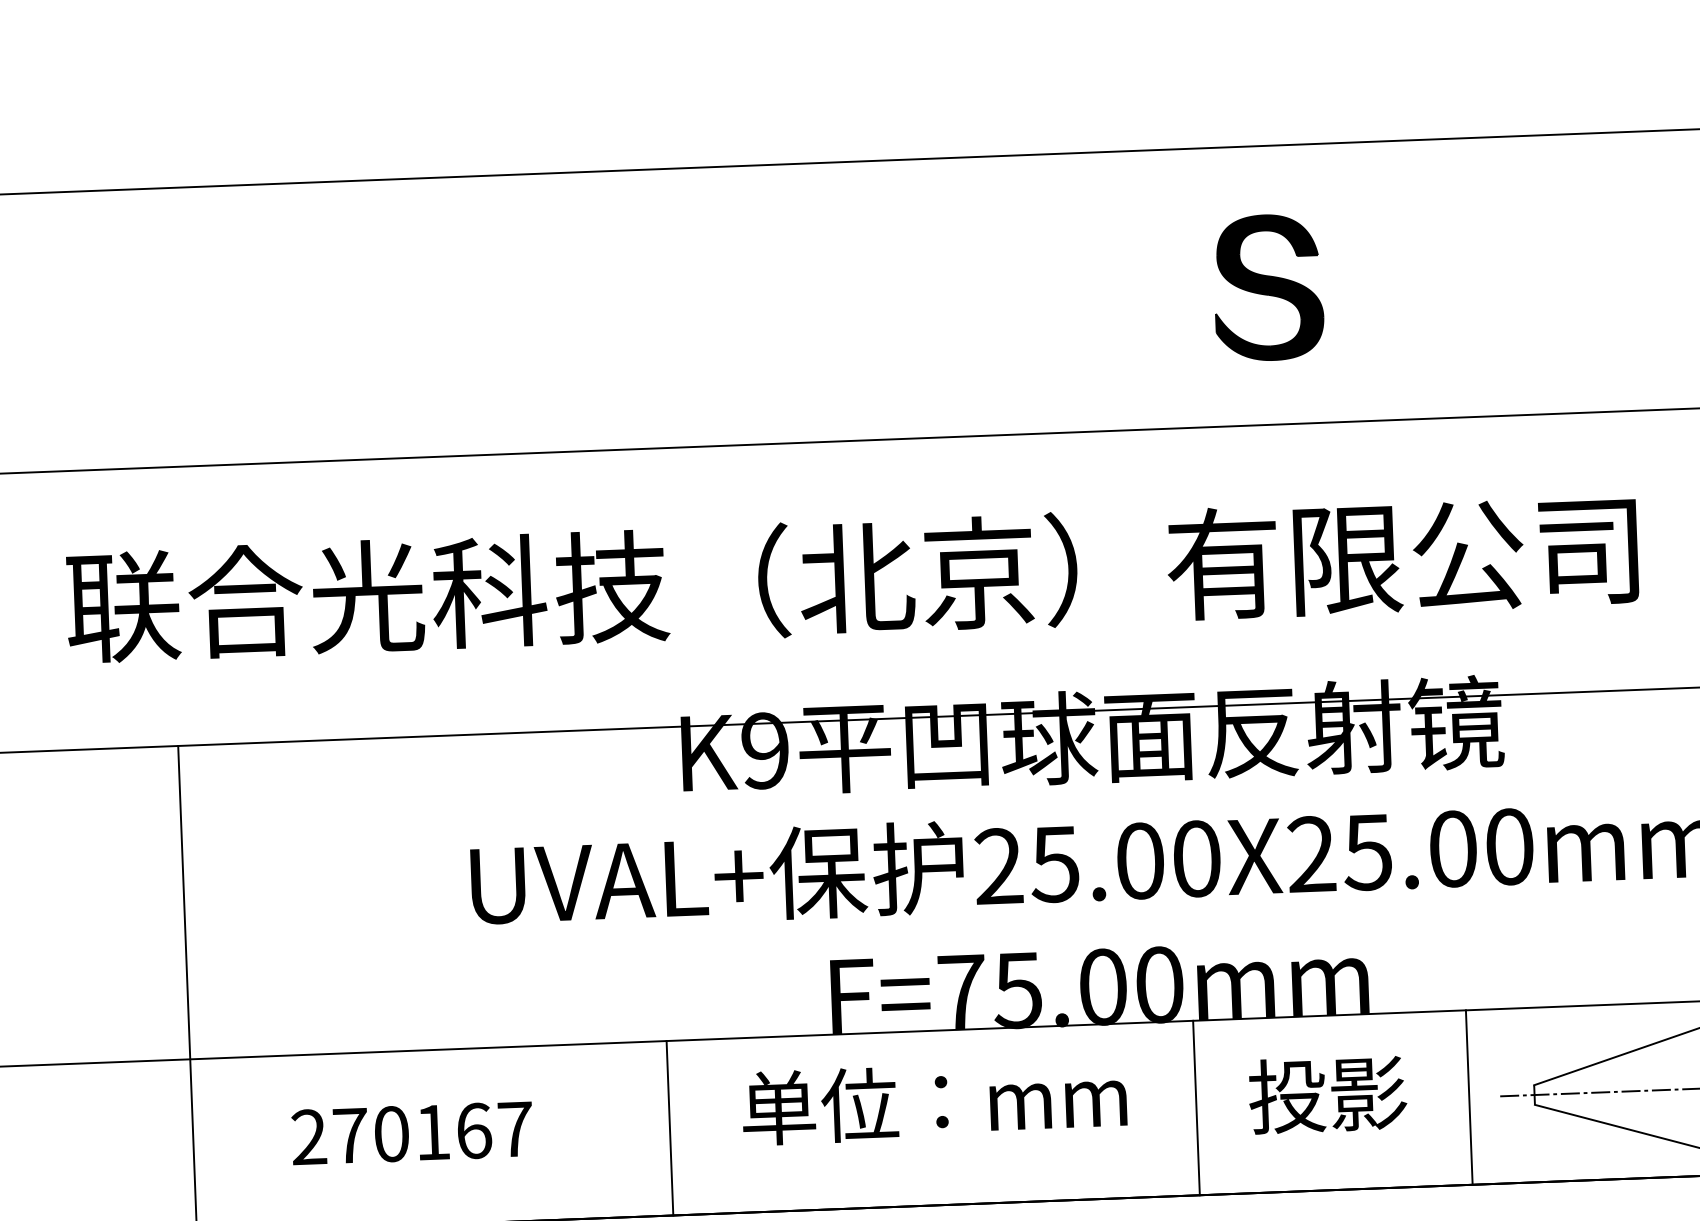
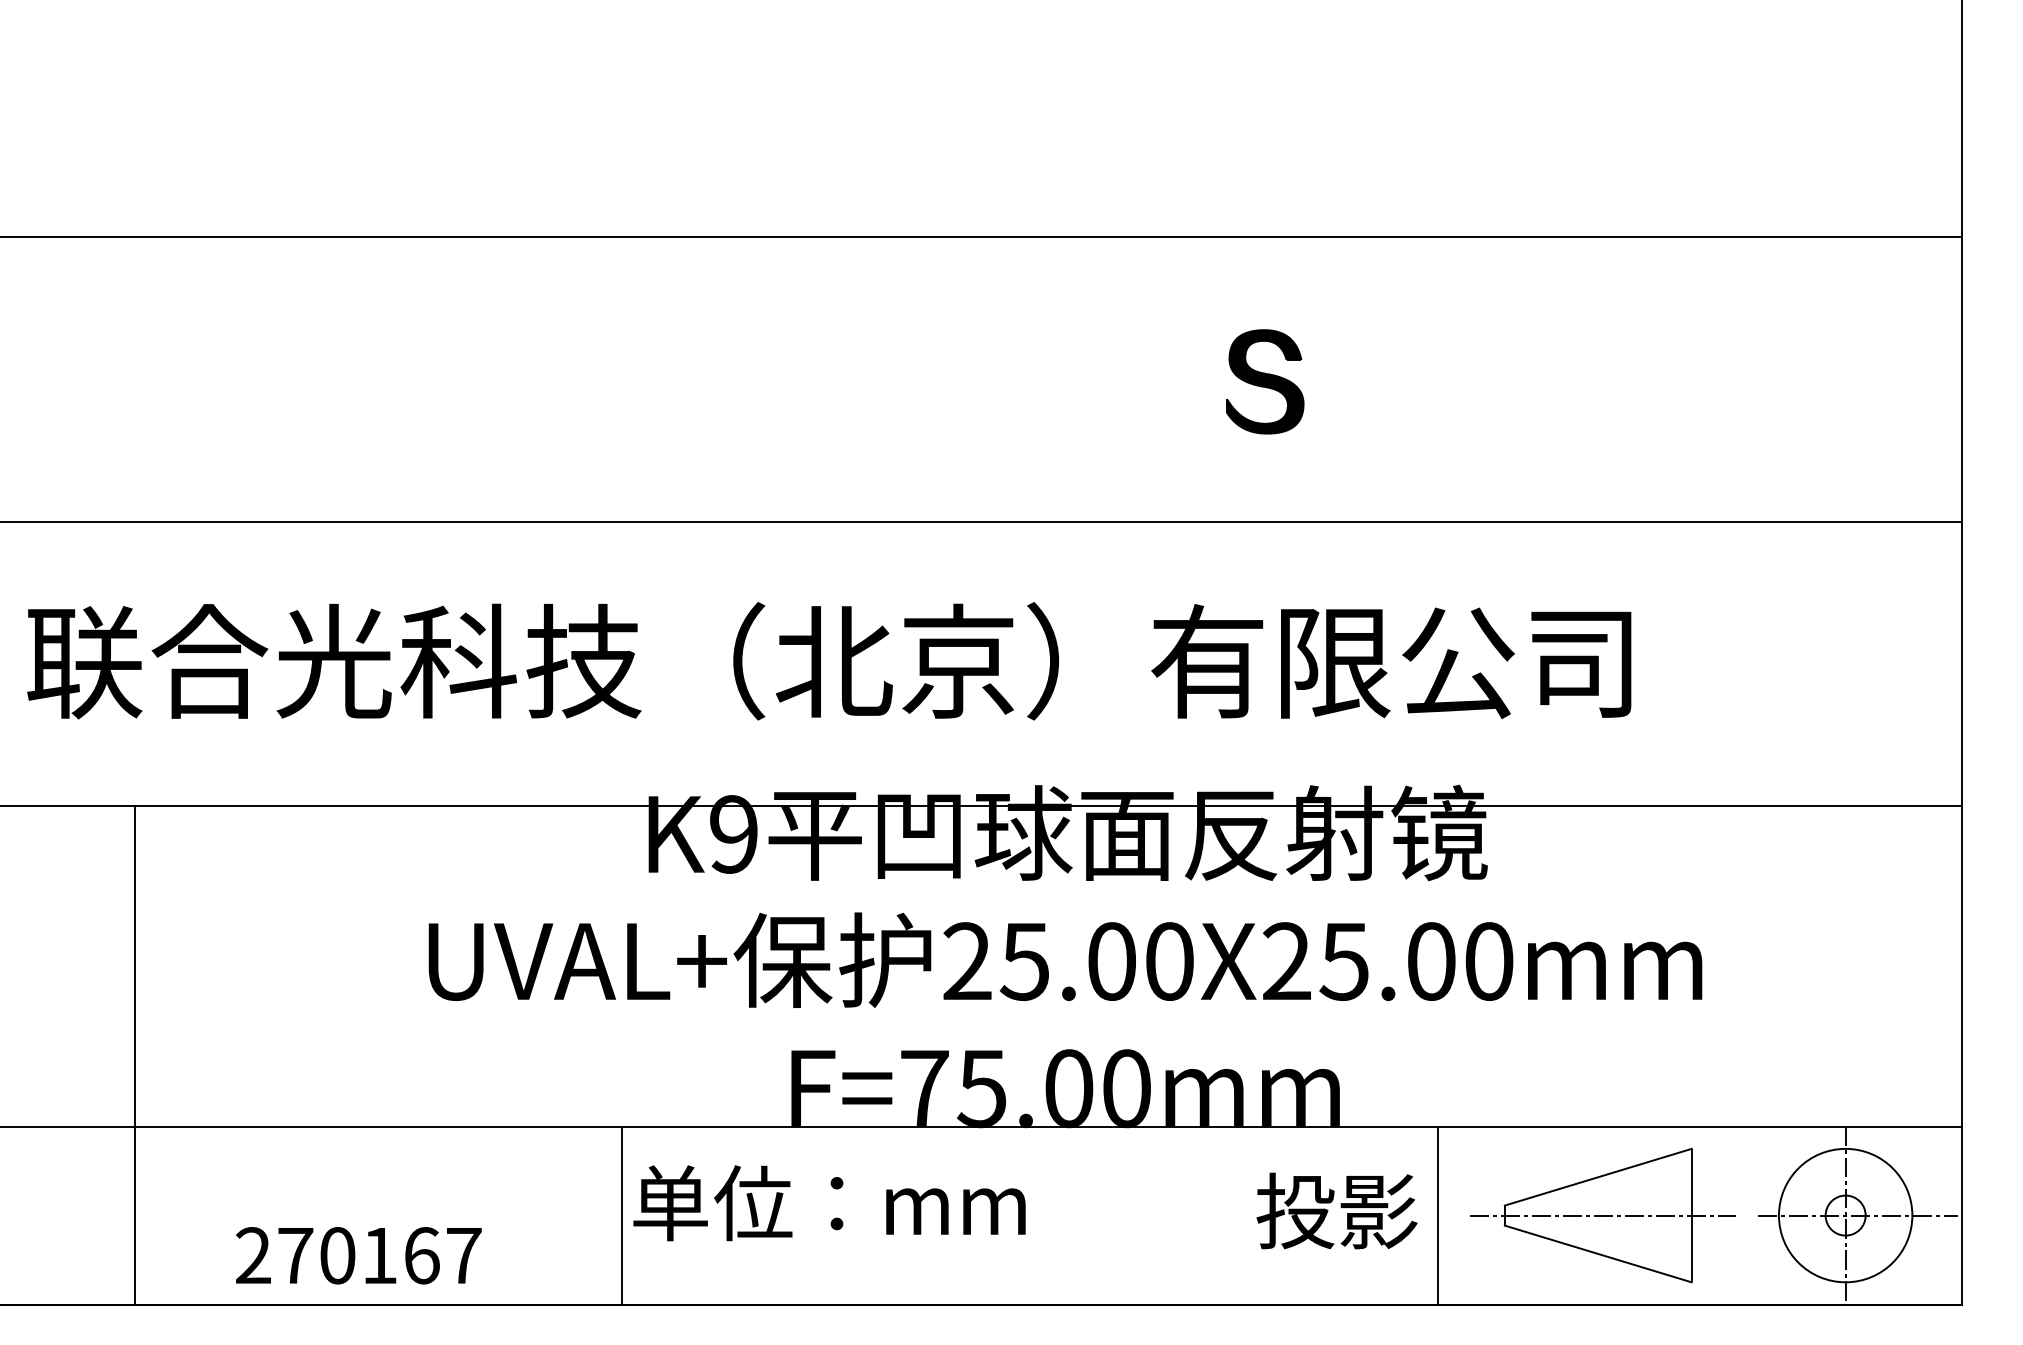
part: (1268, 287) -> (1265, 381), size x0.7
text: (1327, 1094) -> (1336, 1210), moved
text: (934, 1102) -> (829, 1203), moved
line: (1196, 1107) -> (1159, 1215), removed
text: (412, 1133) -> (358, 1255), moved

